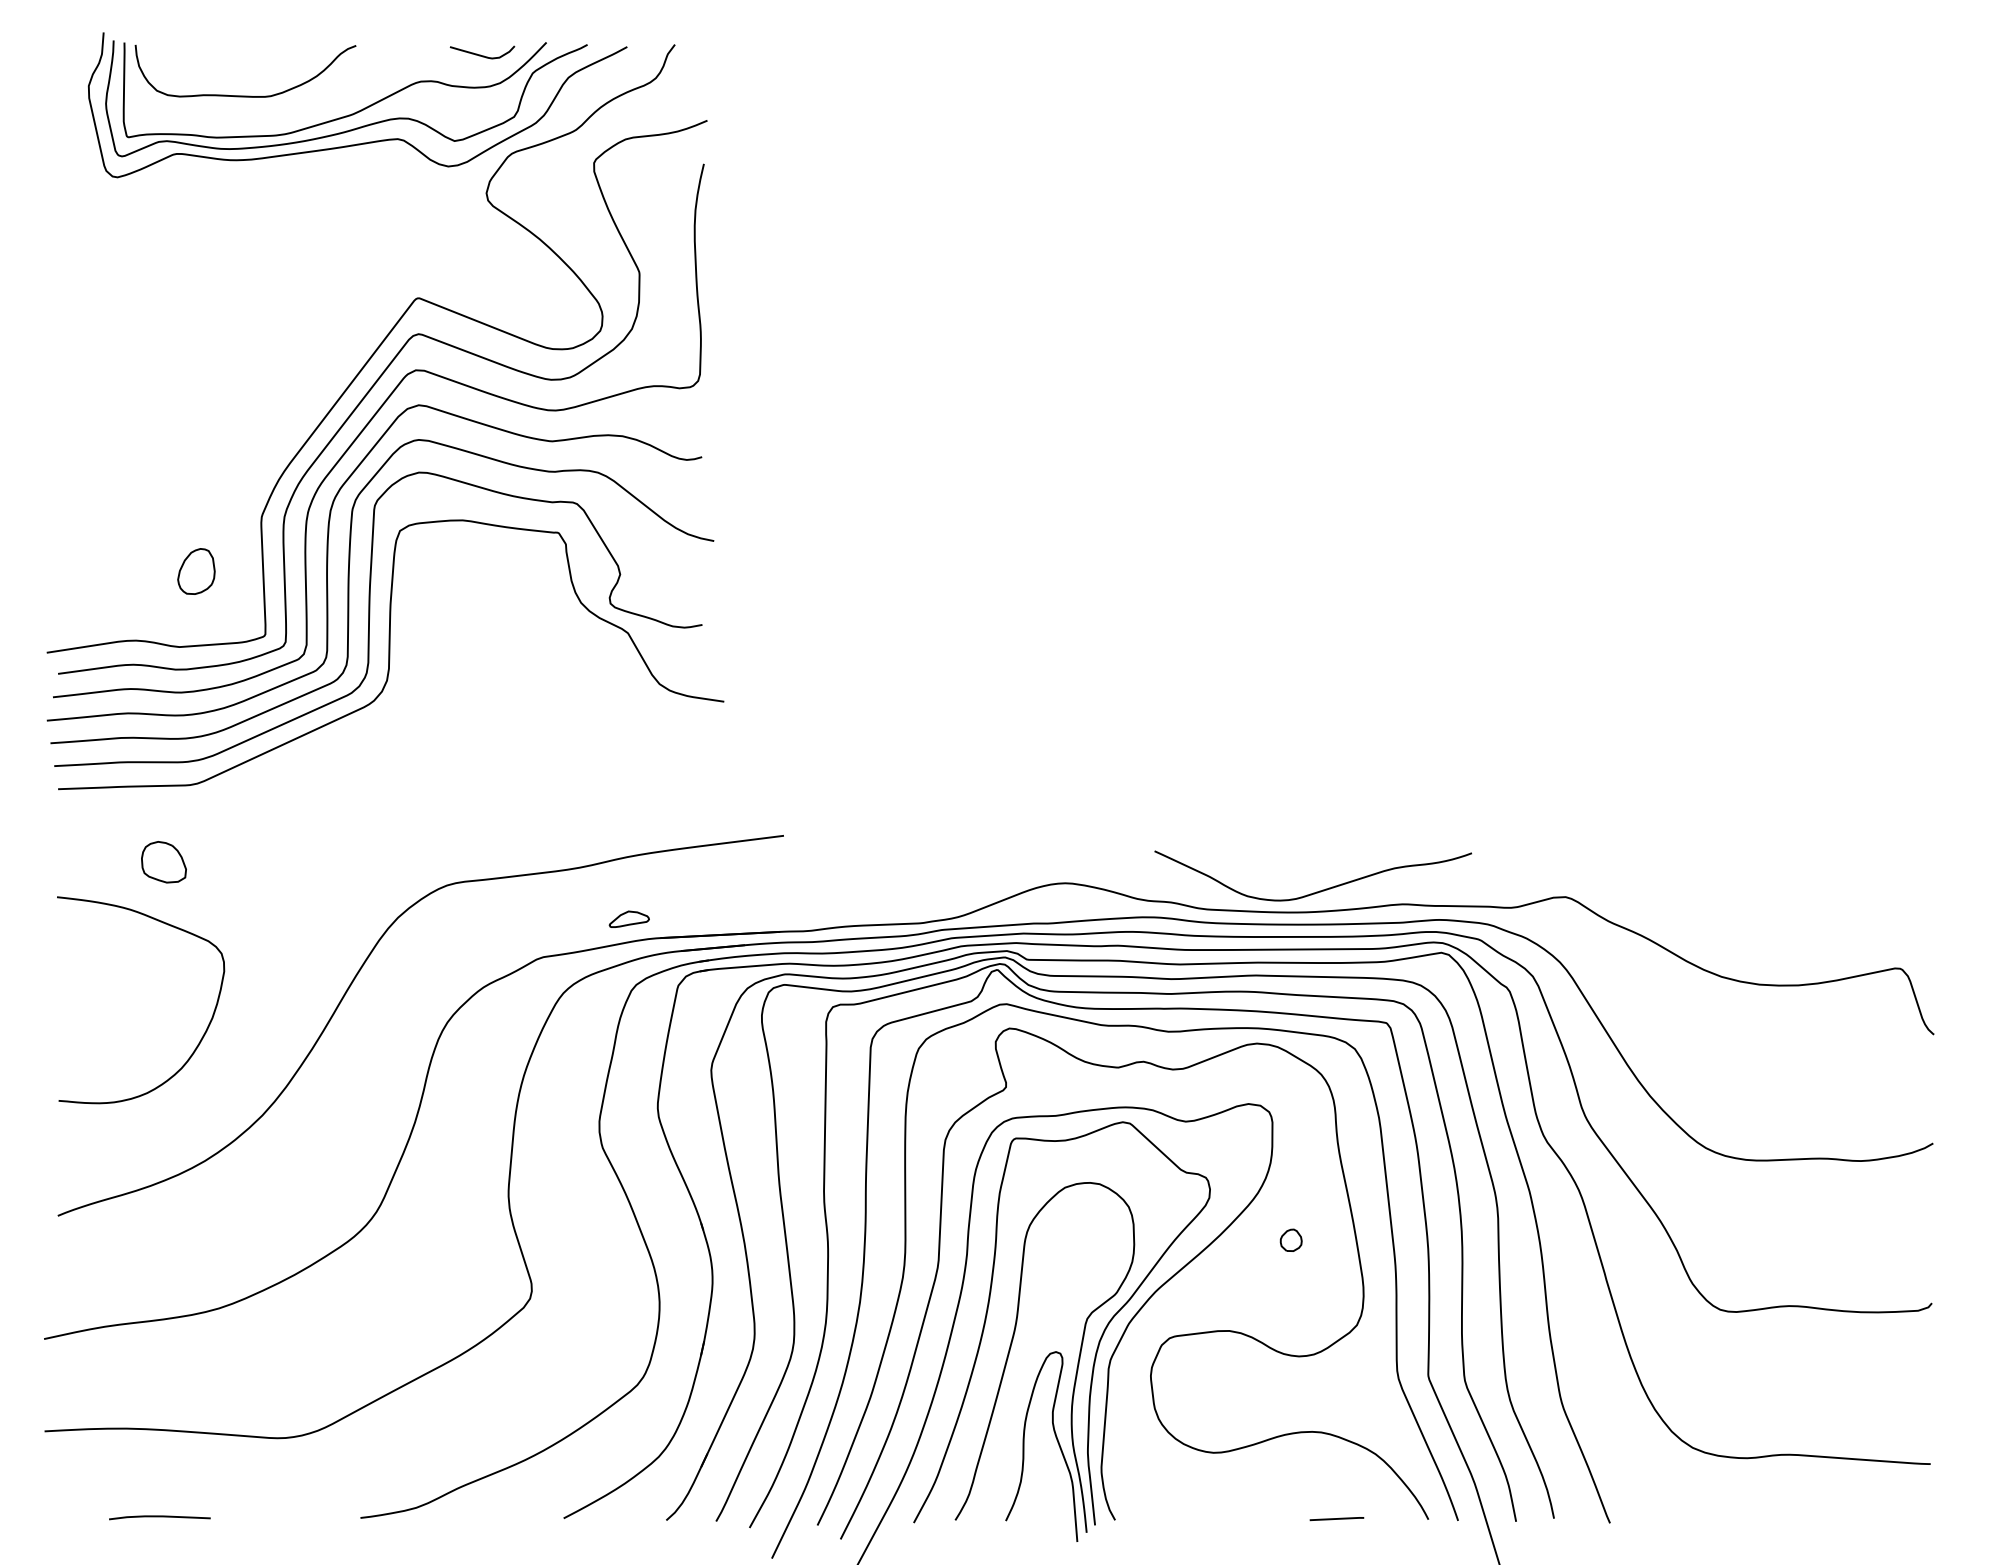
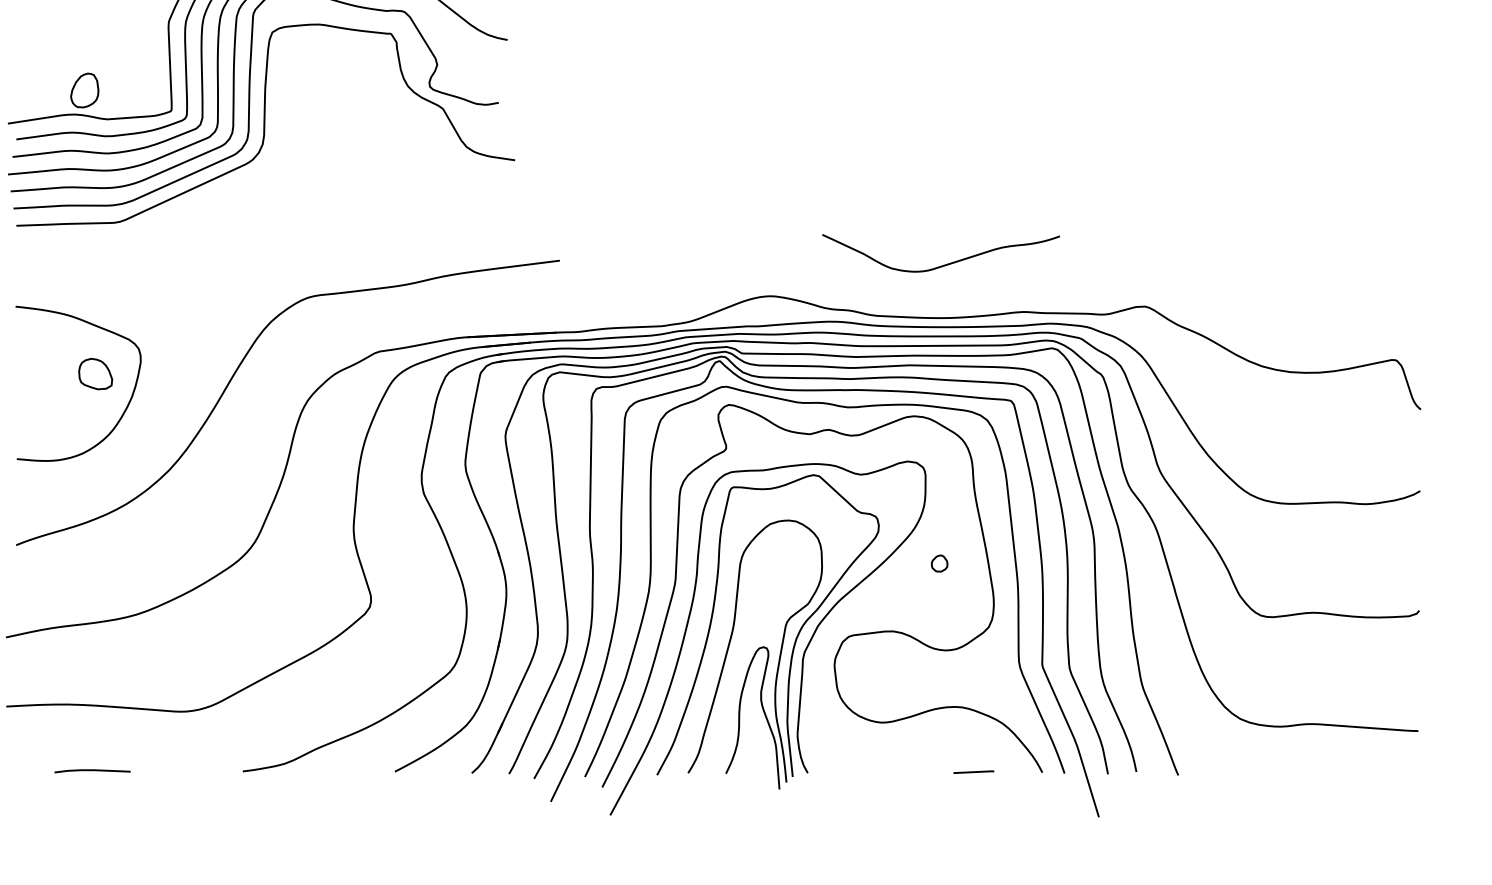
part: (196, 571) -> (84, 90), moved
part: (163, 862) -> (95, 374), moved
curve: (1316, 891) -> (943, 264), moved
part: (628, 918) -> (443, 322), removed

